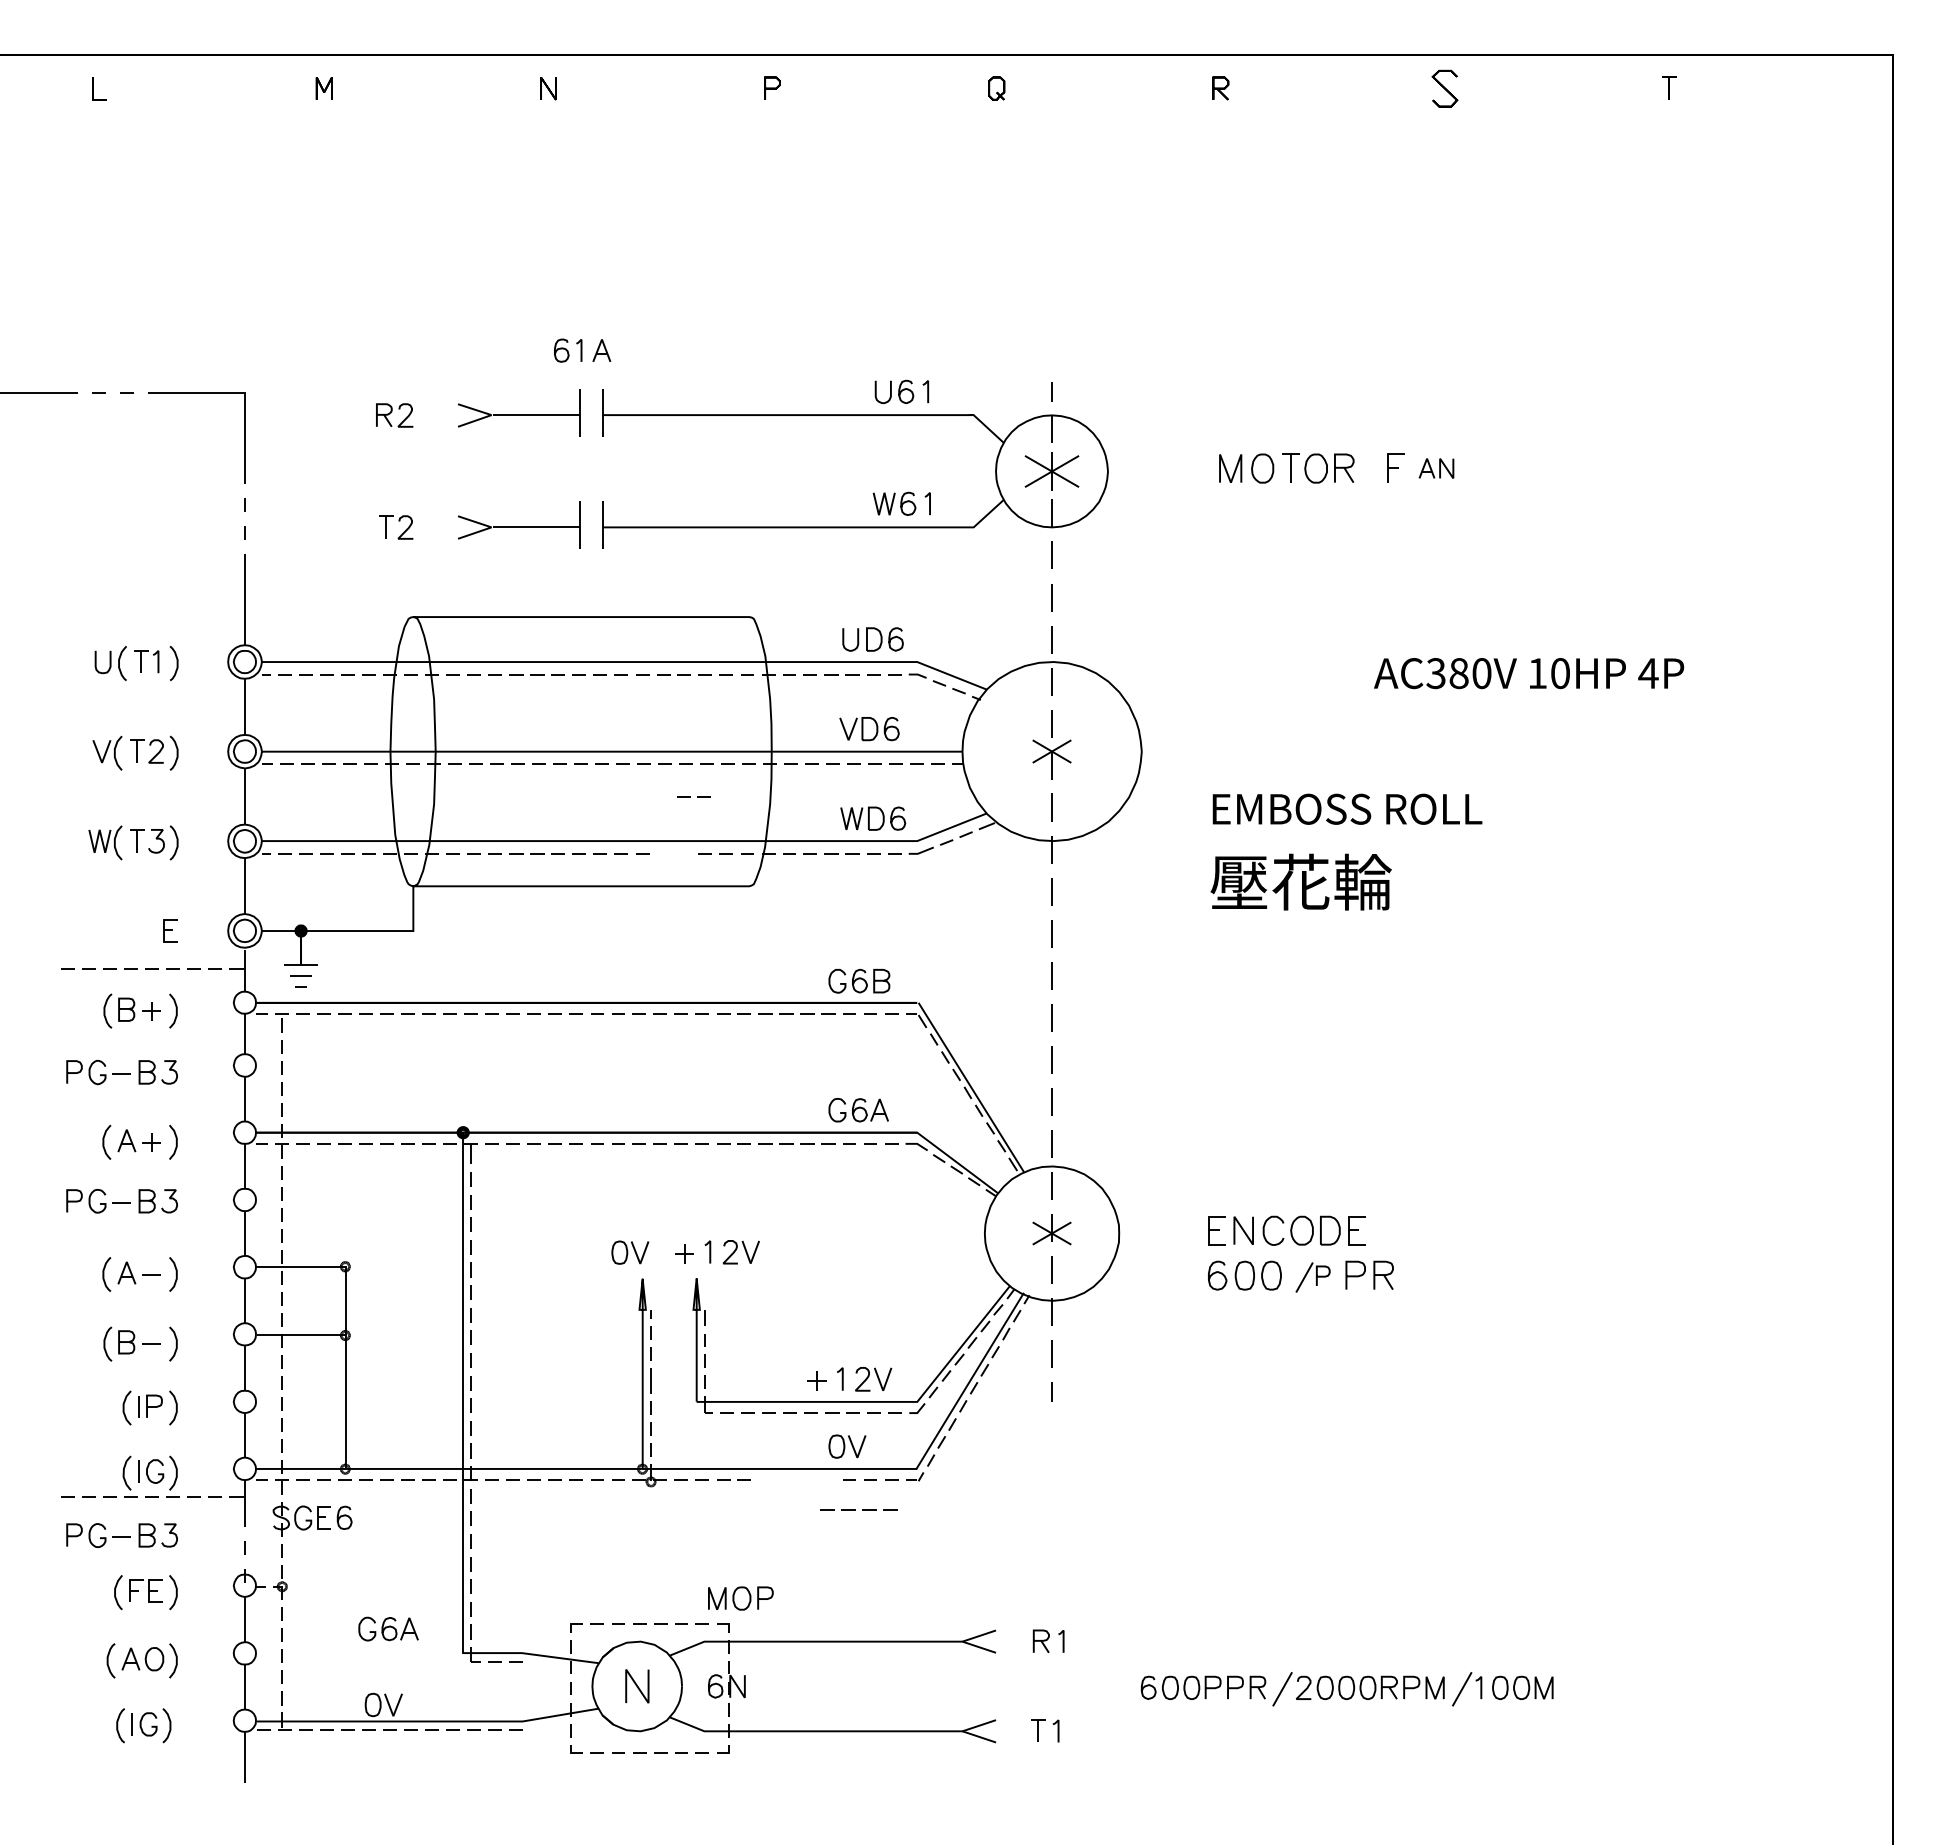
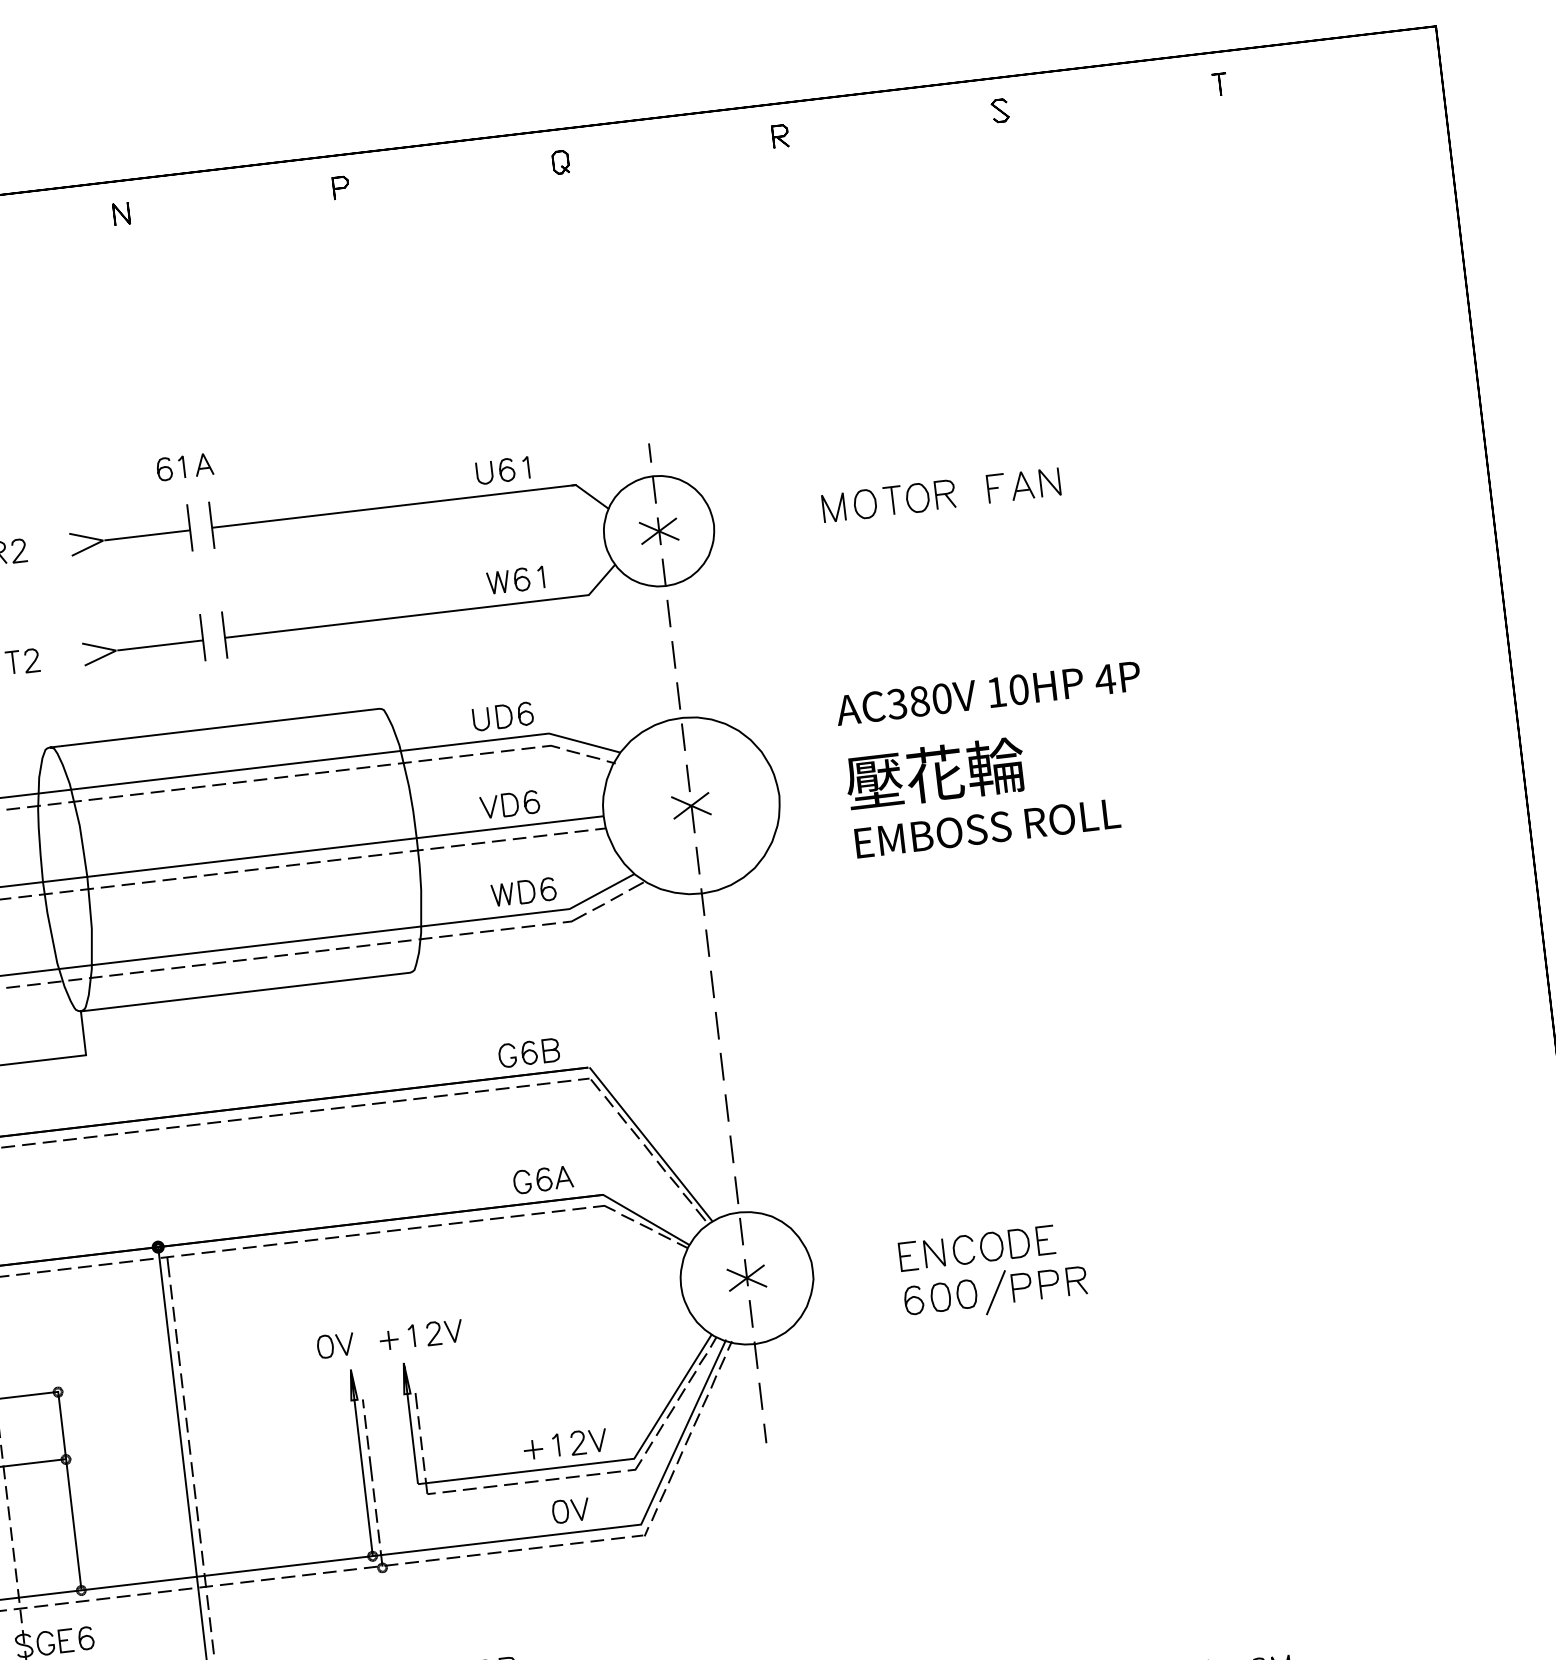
part: (1444, 88) -> (999, 110), size x0.62
part: (1436, 468) -> (1035, 484), size x1.43
part: (1051, 471) -> (658, 531), size x0.71
text: (1529, 673) -> (988, 693), moved
line: (690, 796) -> (329, 949), moved
text: (1300, 881) -> (934, 773), moved
part: (1312, 1277) -> (1007, 1291), size x1.43
line: (855, 1509) -> (521, 1549), moved

